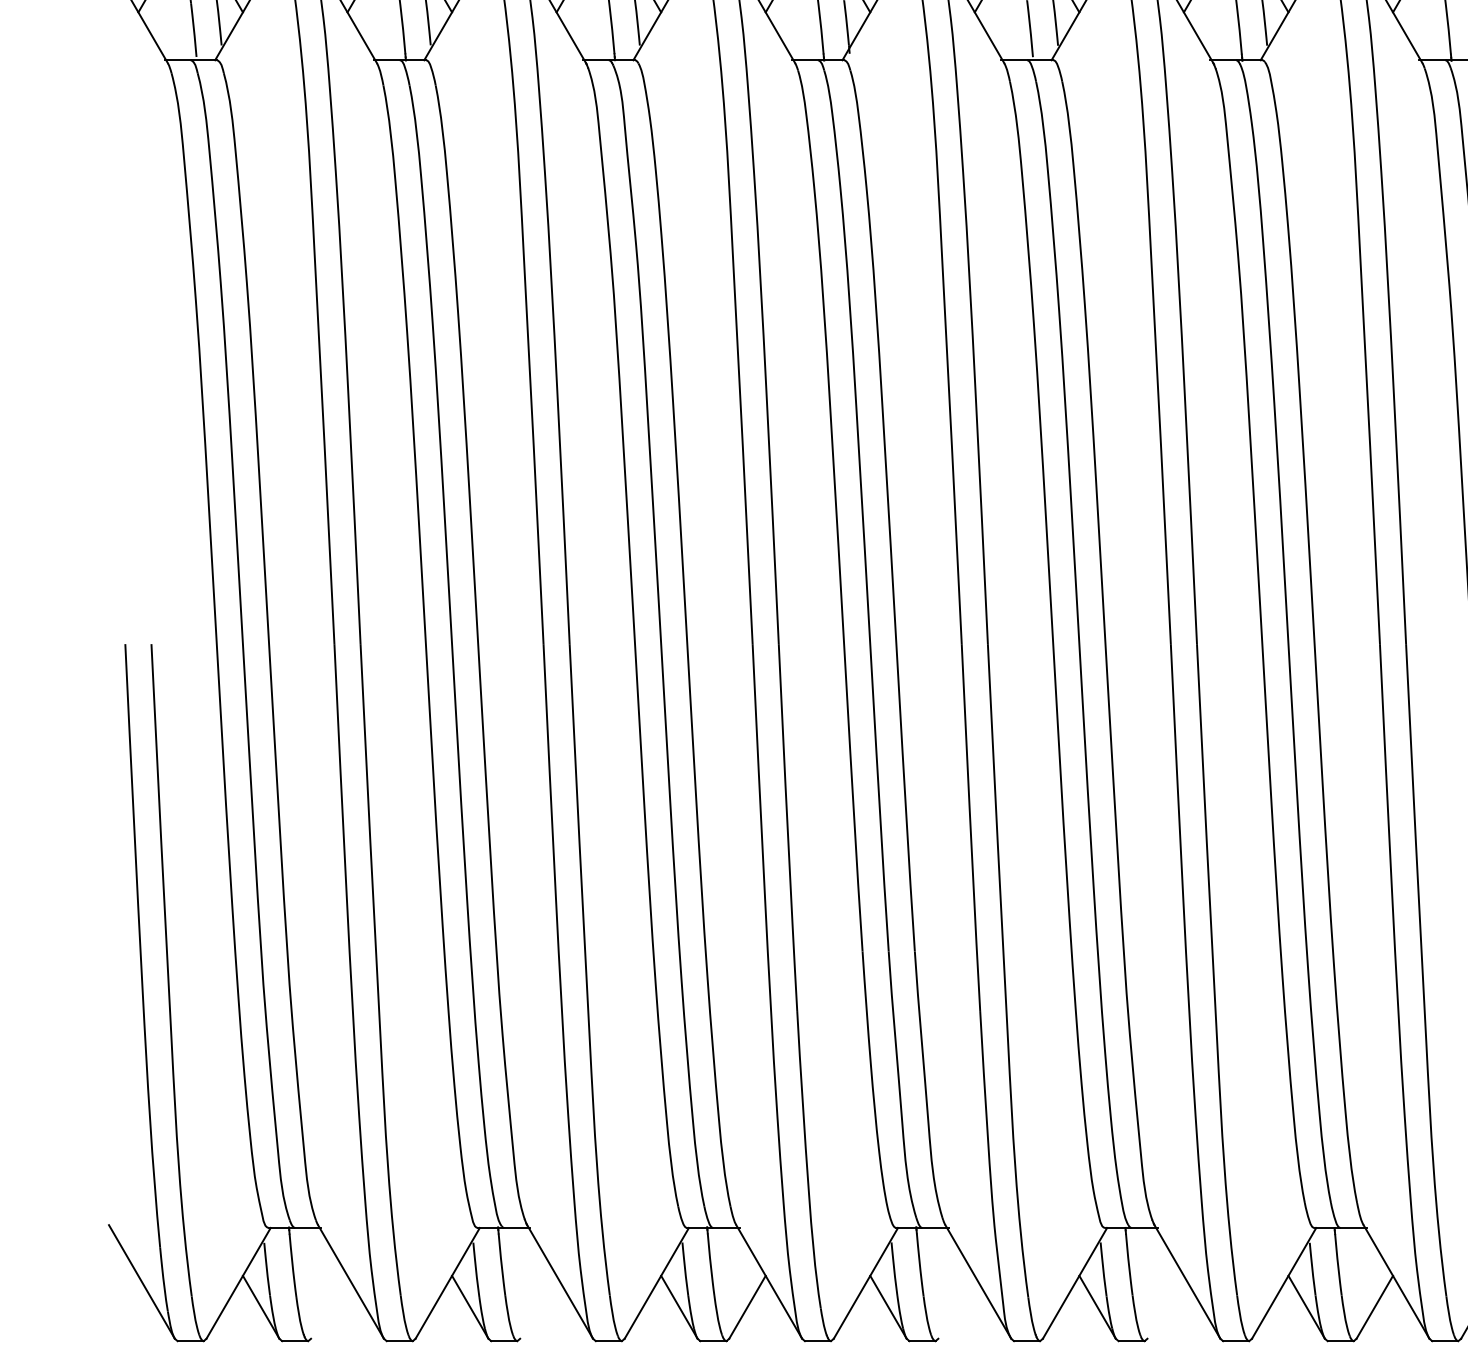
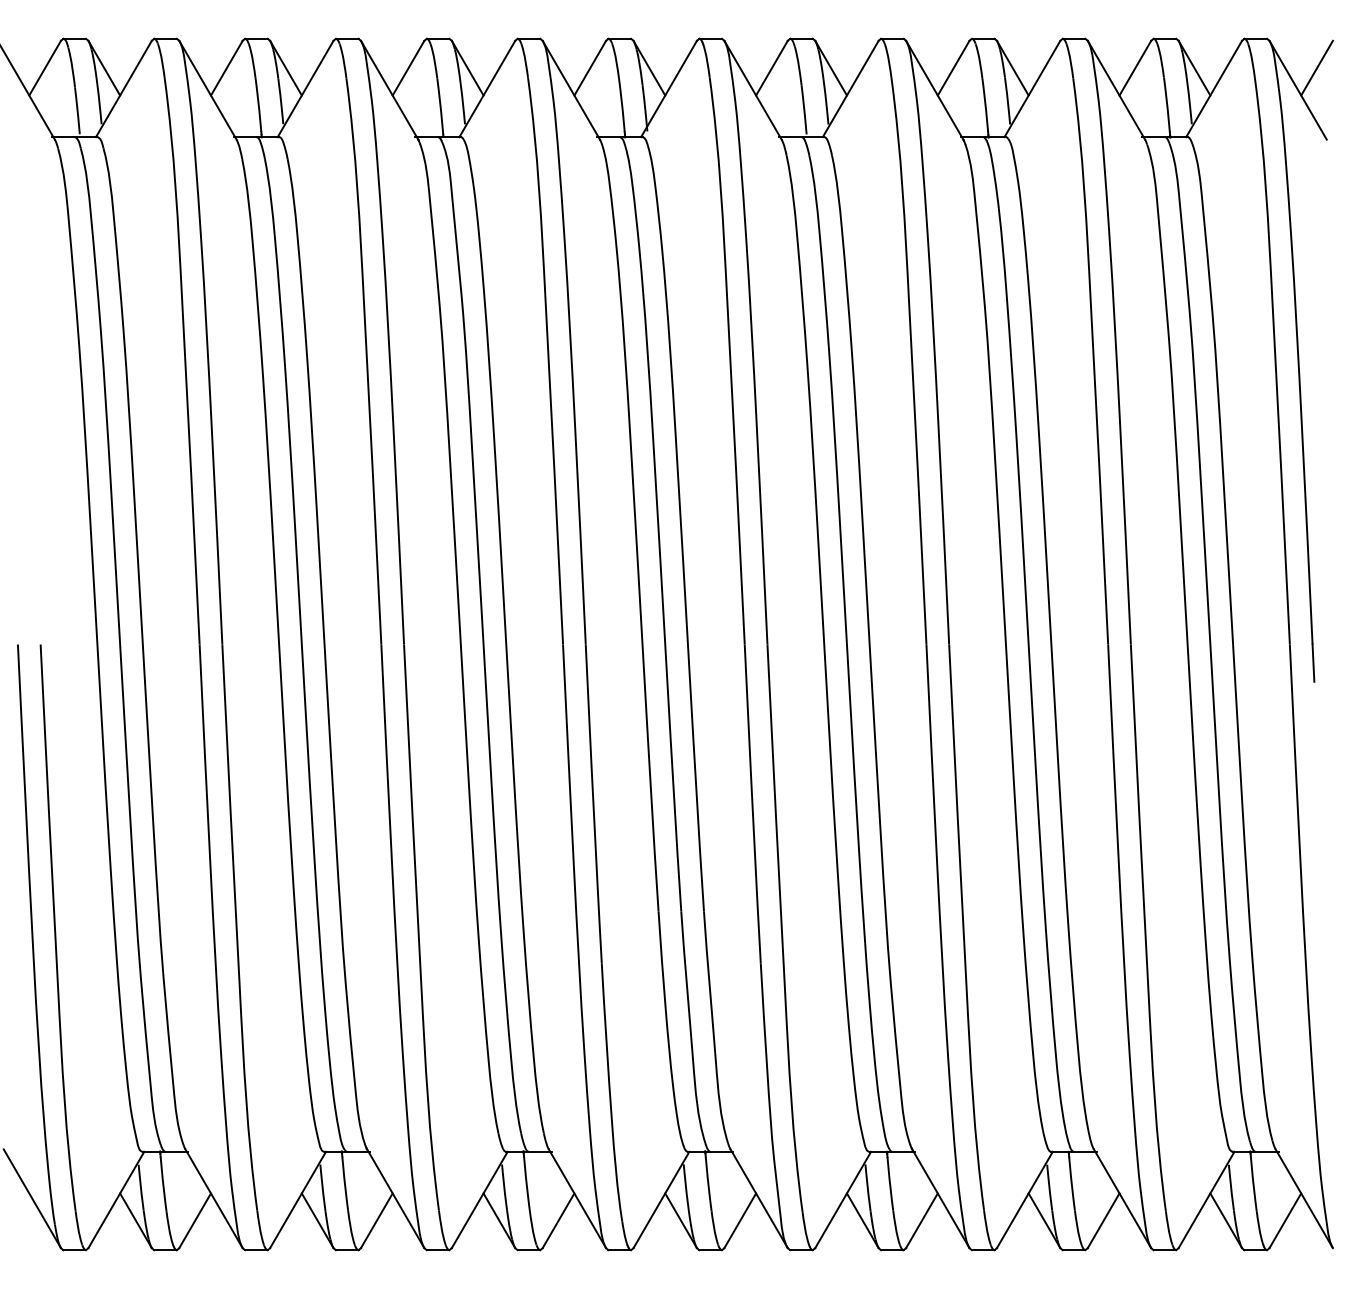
line: (329, 1306) -> (195, 1220), added
line: (537, 1306) -> (376, 1220), added
line: (956, 1306) -> (740, 1220), added
line: (1165, 1306) -> (921, 1220), added

